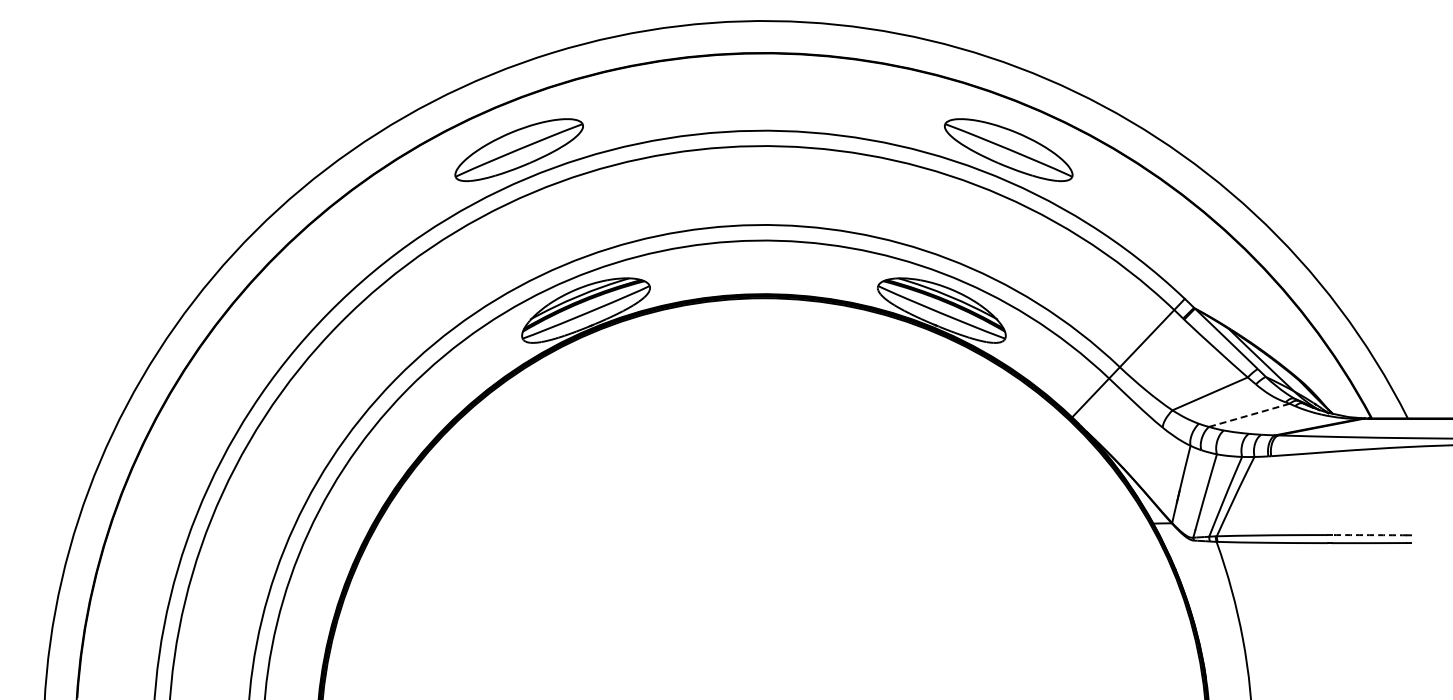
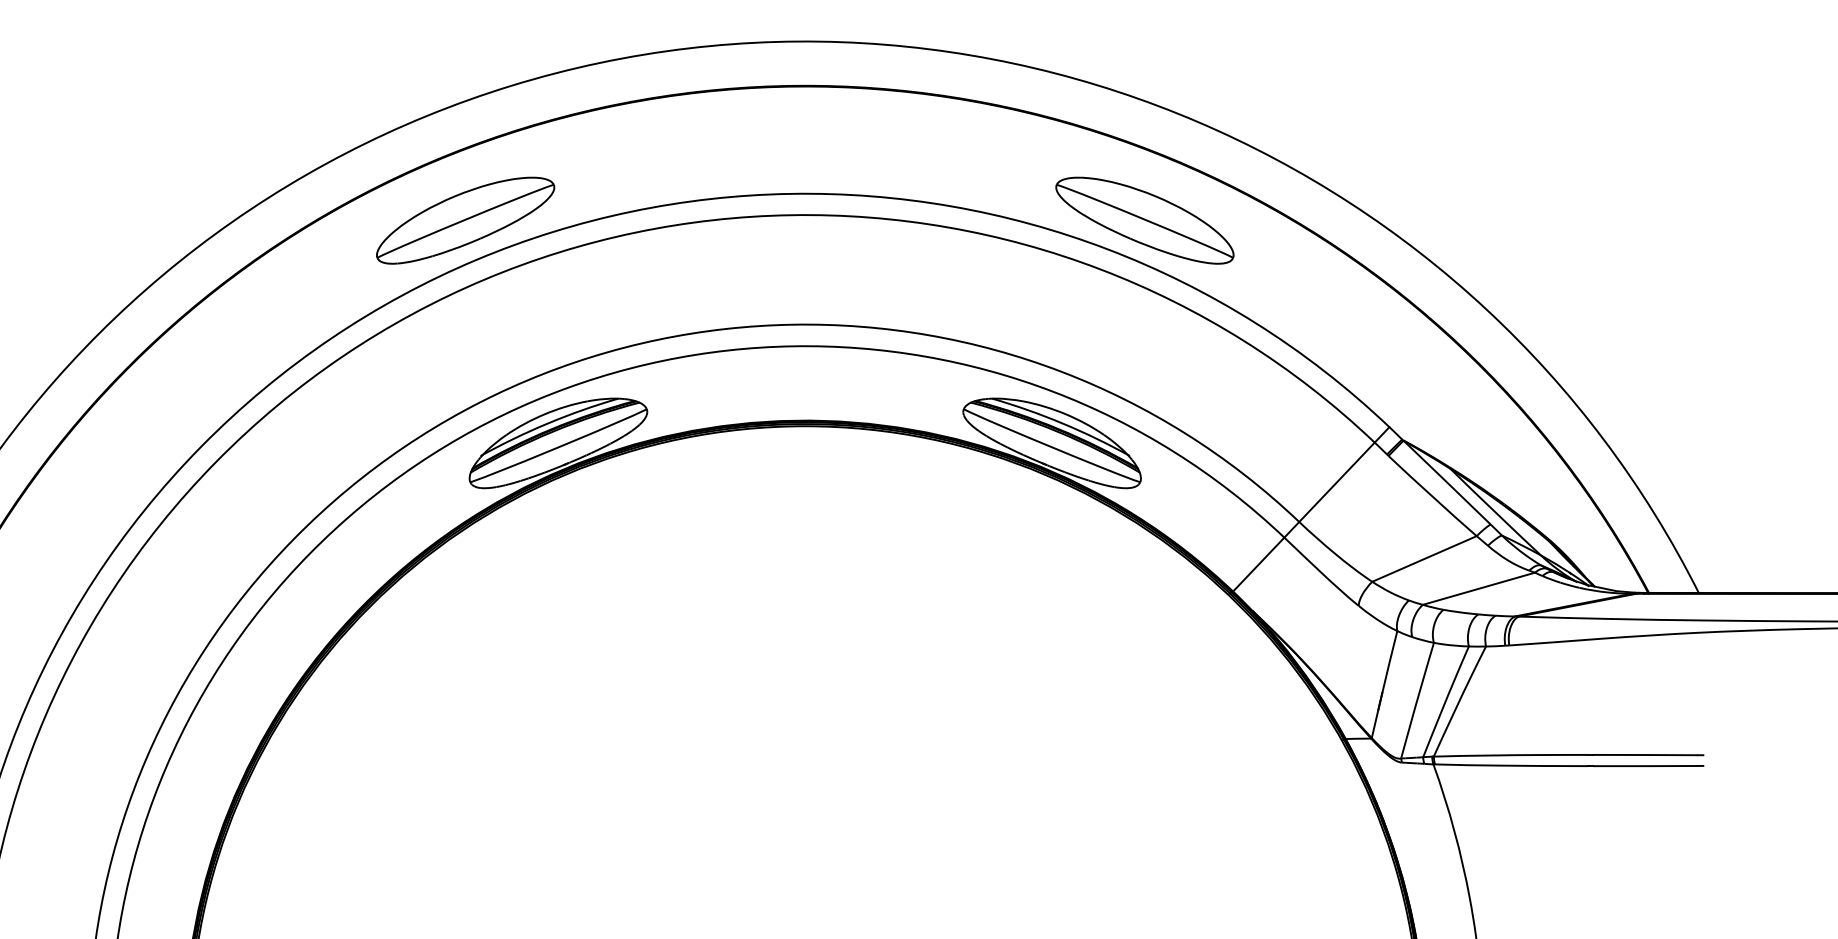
line: (1249, 415) -> (1479, 588), dashed -> solid
arc: (1369, 535) -> (1645, 755), dashed -> solid

